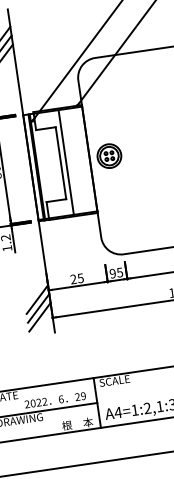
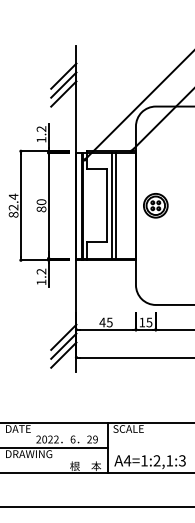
line: (70, 161) -> (116, 205), added
text: (113, 273) -> (142, 322), 95 -> 15
text: (73, 279) -> (102, 322), 25 -> 45

